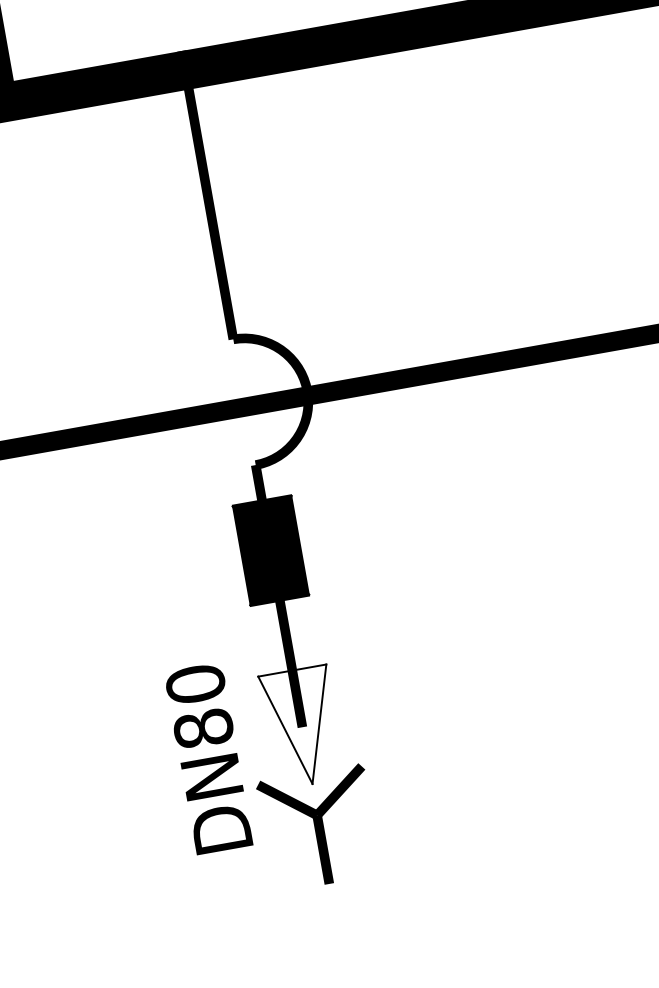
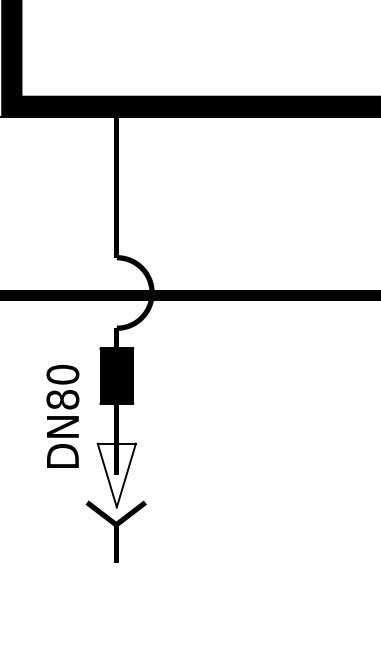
text: (207, 756) -> (62, 415), moved

